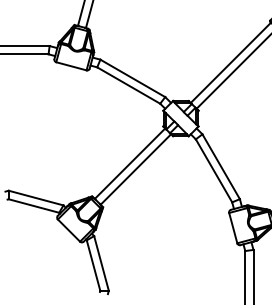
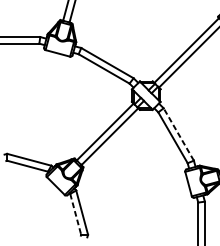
line: (220, 166) -> (178, 134), solid -> dashed
line: (93, 266) -> (75, 215), solid -> dashed

